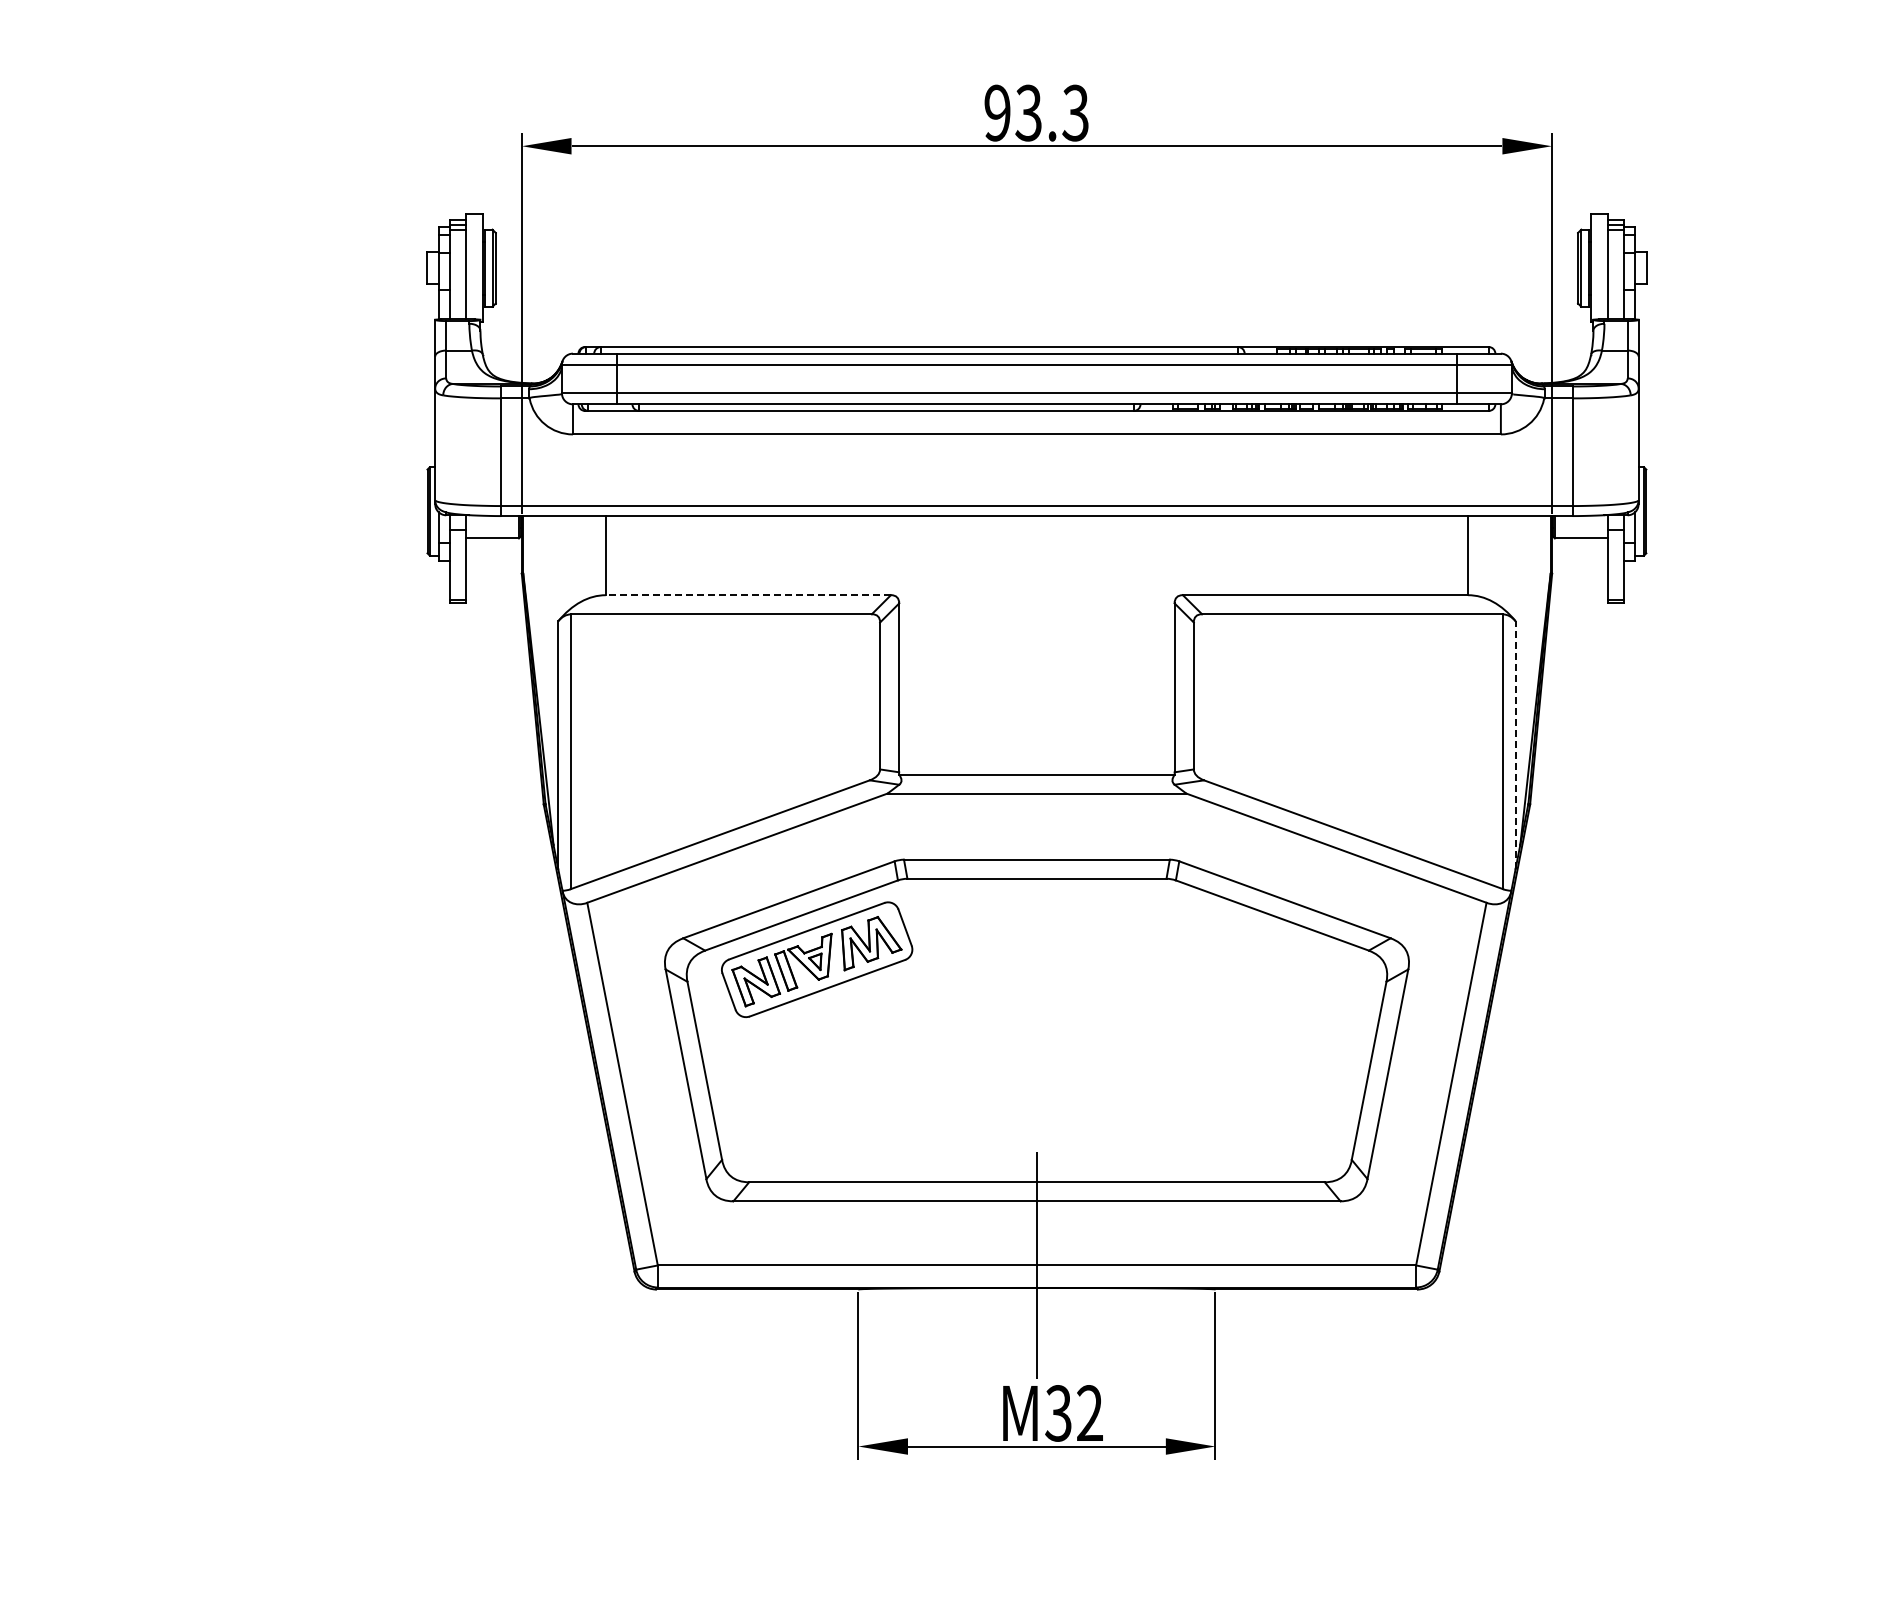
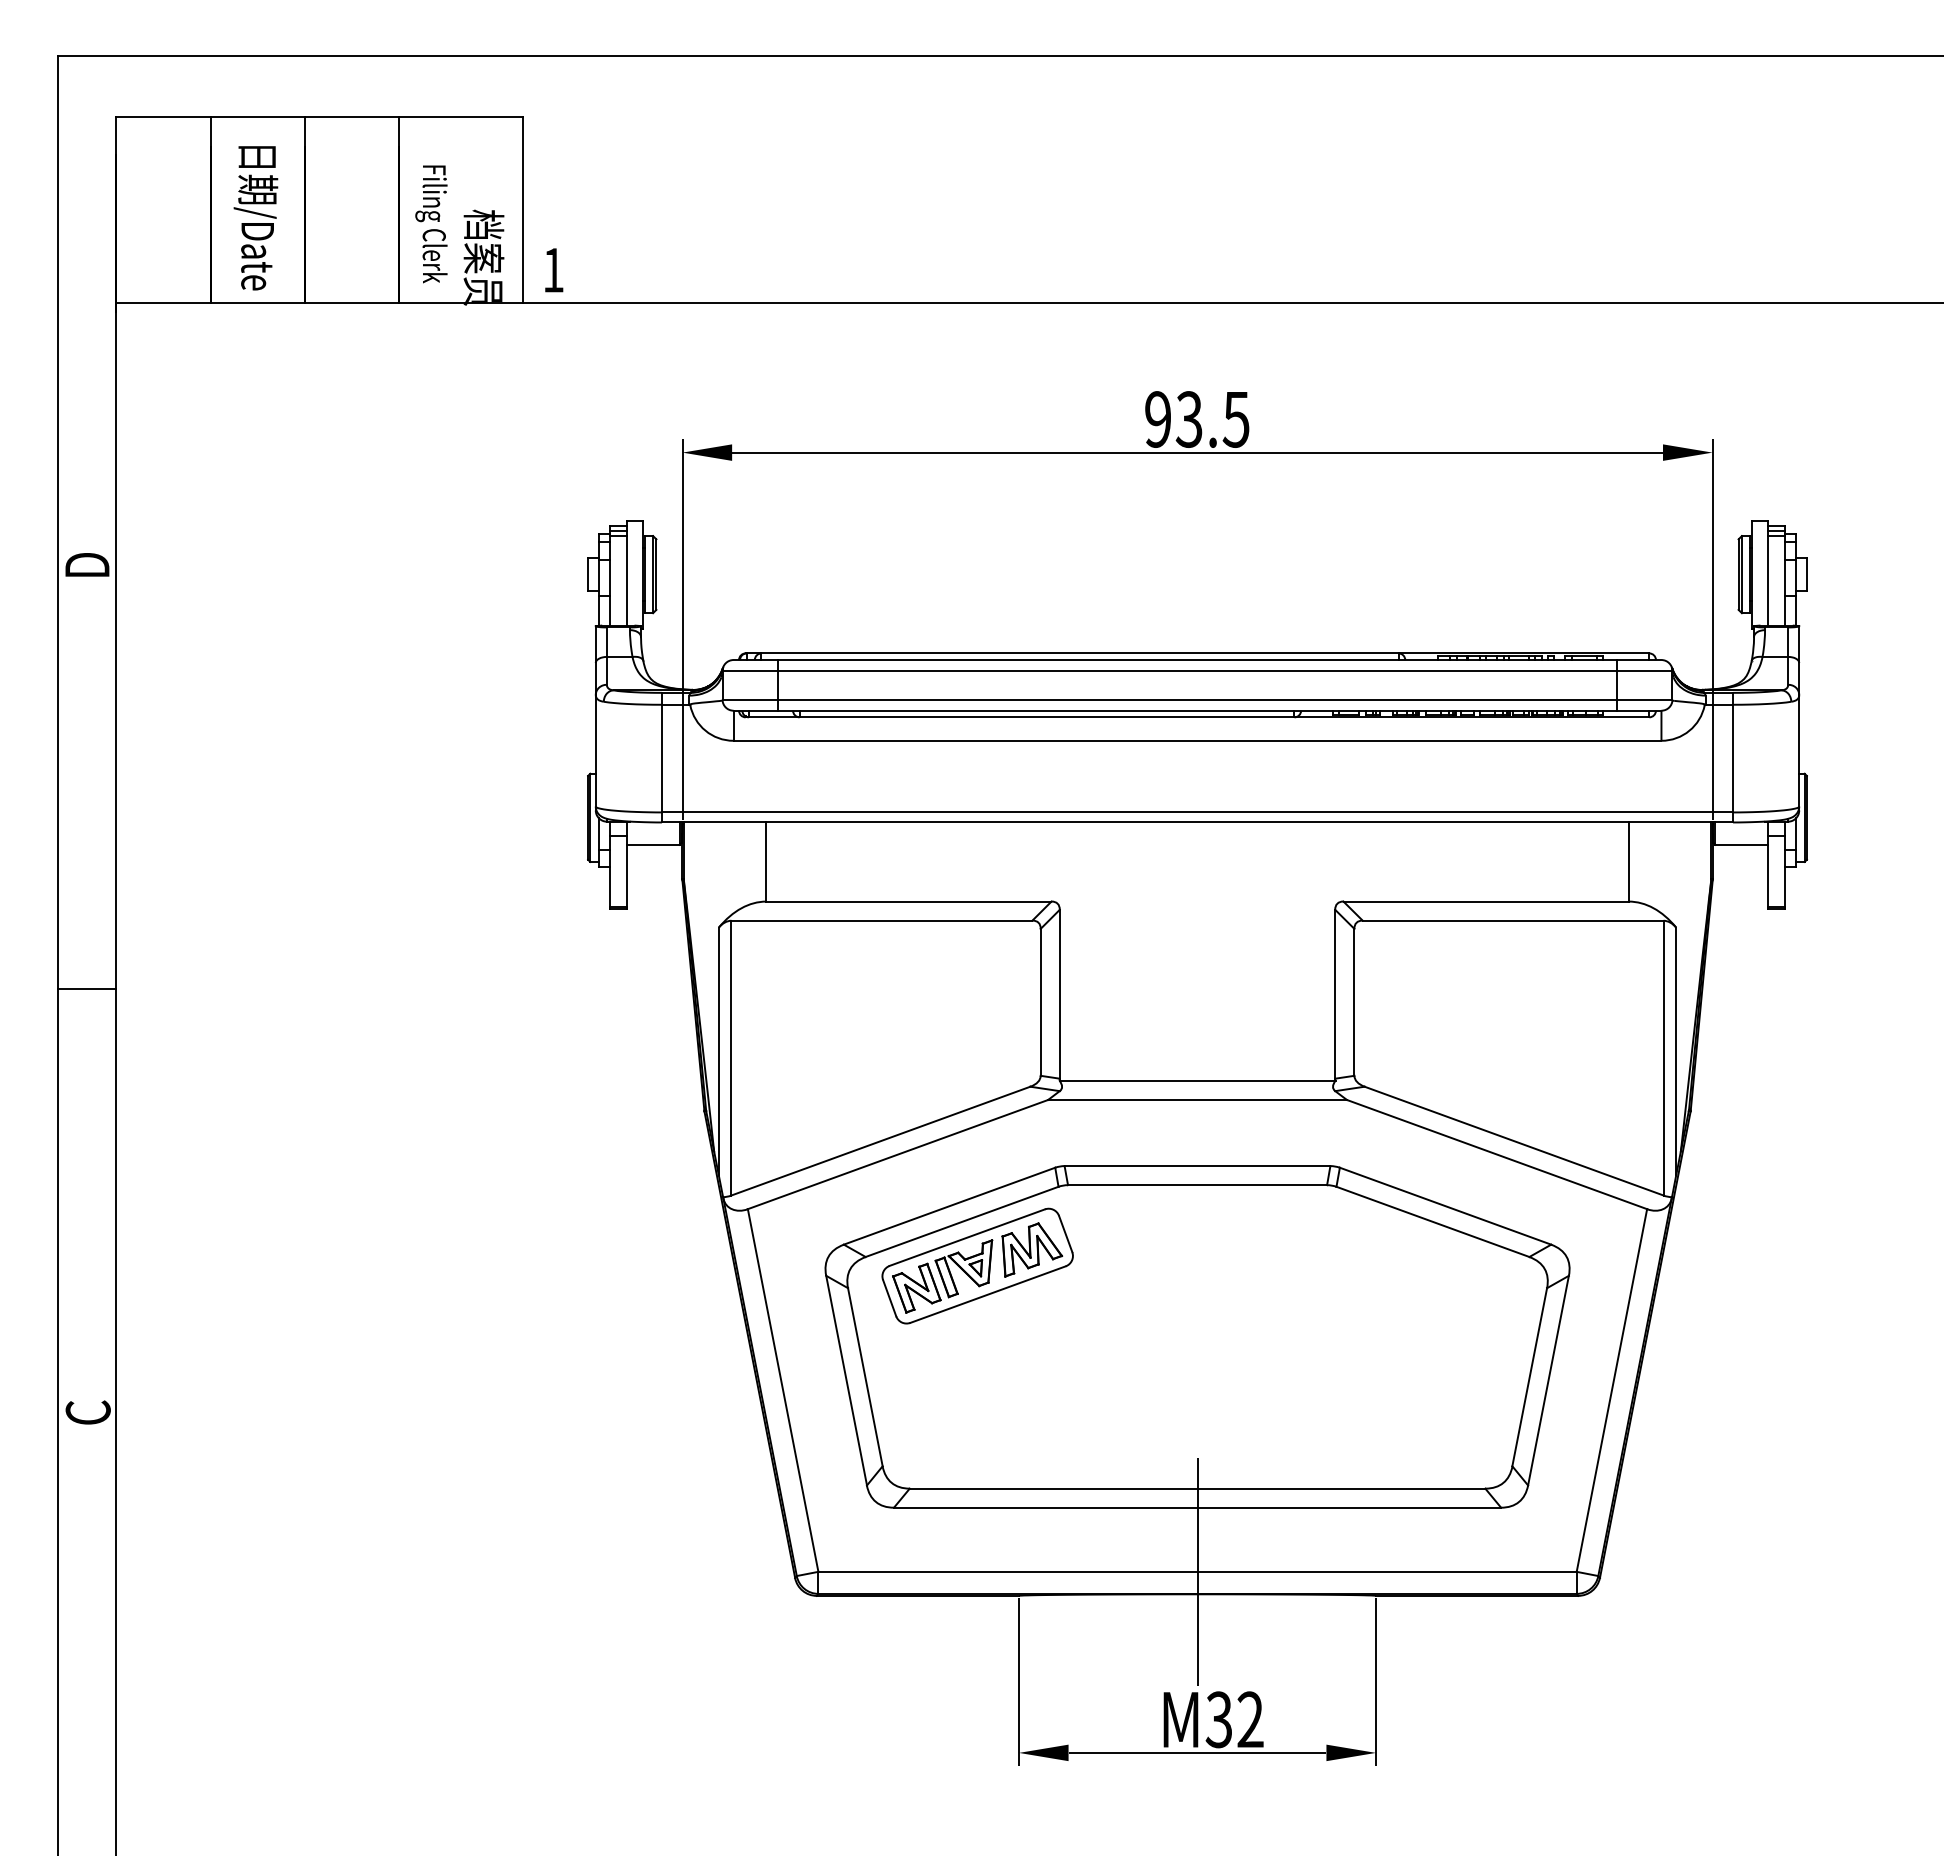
text: (1075, 113) -> (1236, 419), 93.3 -> 93.5
line: (747, 595) -> (908, 901), dashed -> solid
line: (1515, 745) -> (1676, 1051), dashed -> solid

